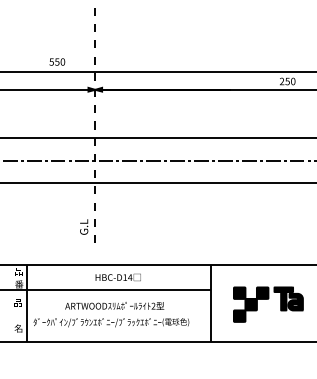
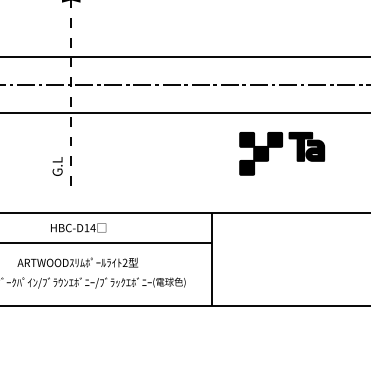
text: (117, 277) -> (77, 227), moved
part: (268, 304) -> (282, 153), moved
text: (114, 305) -> (77, 262), moved

